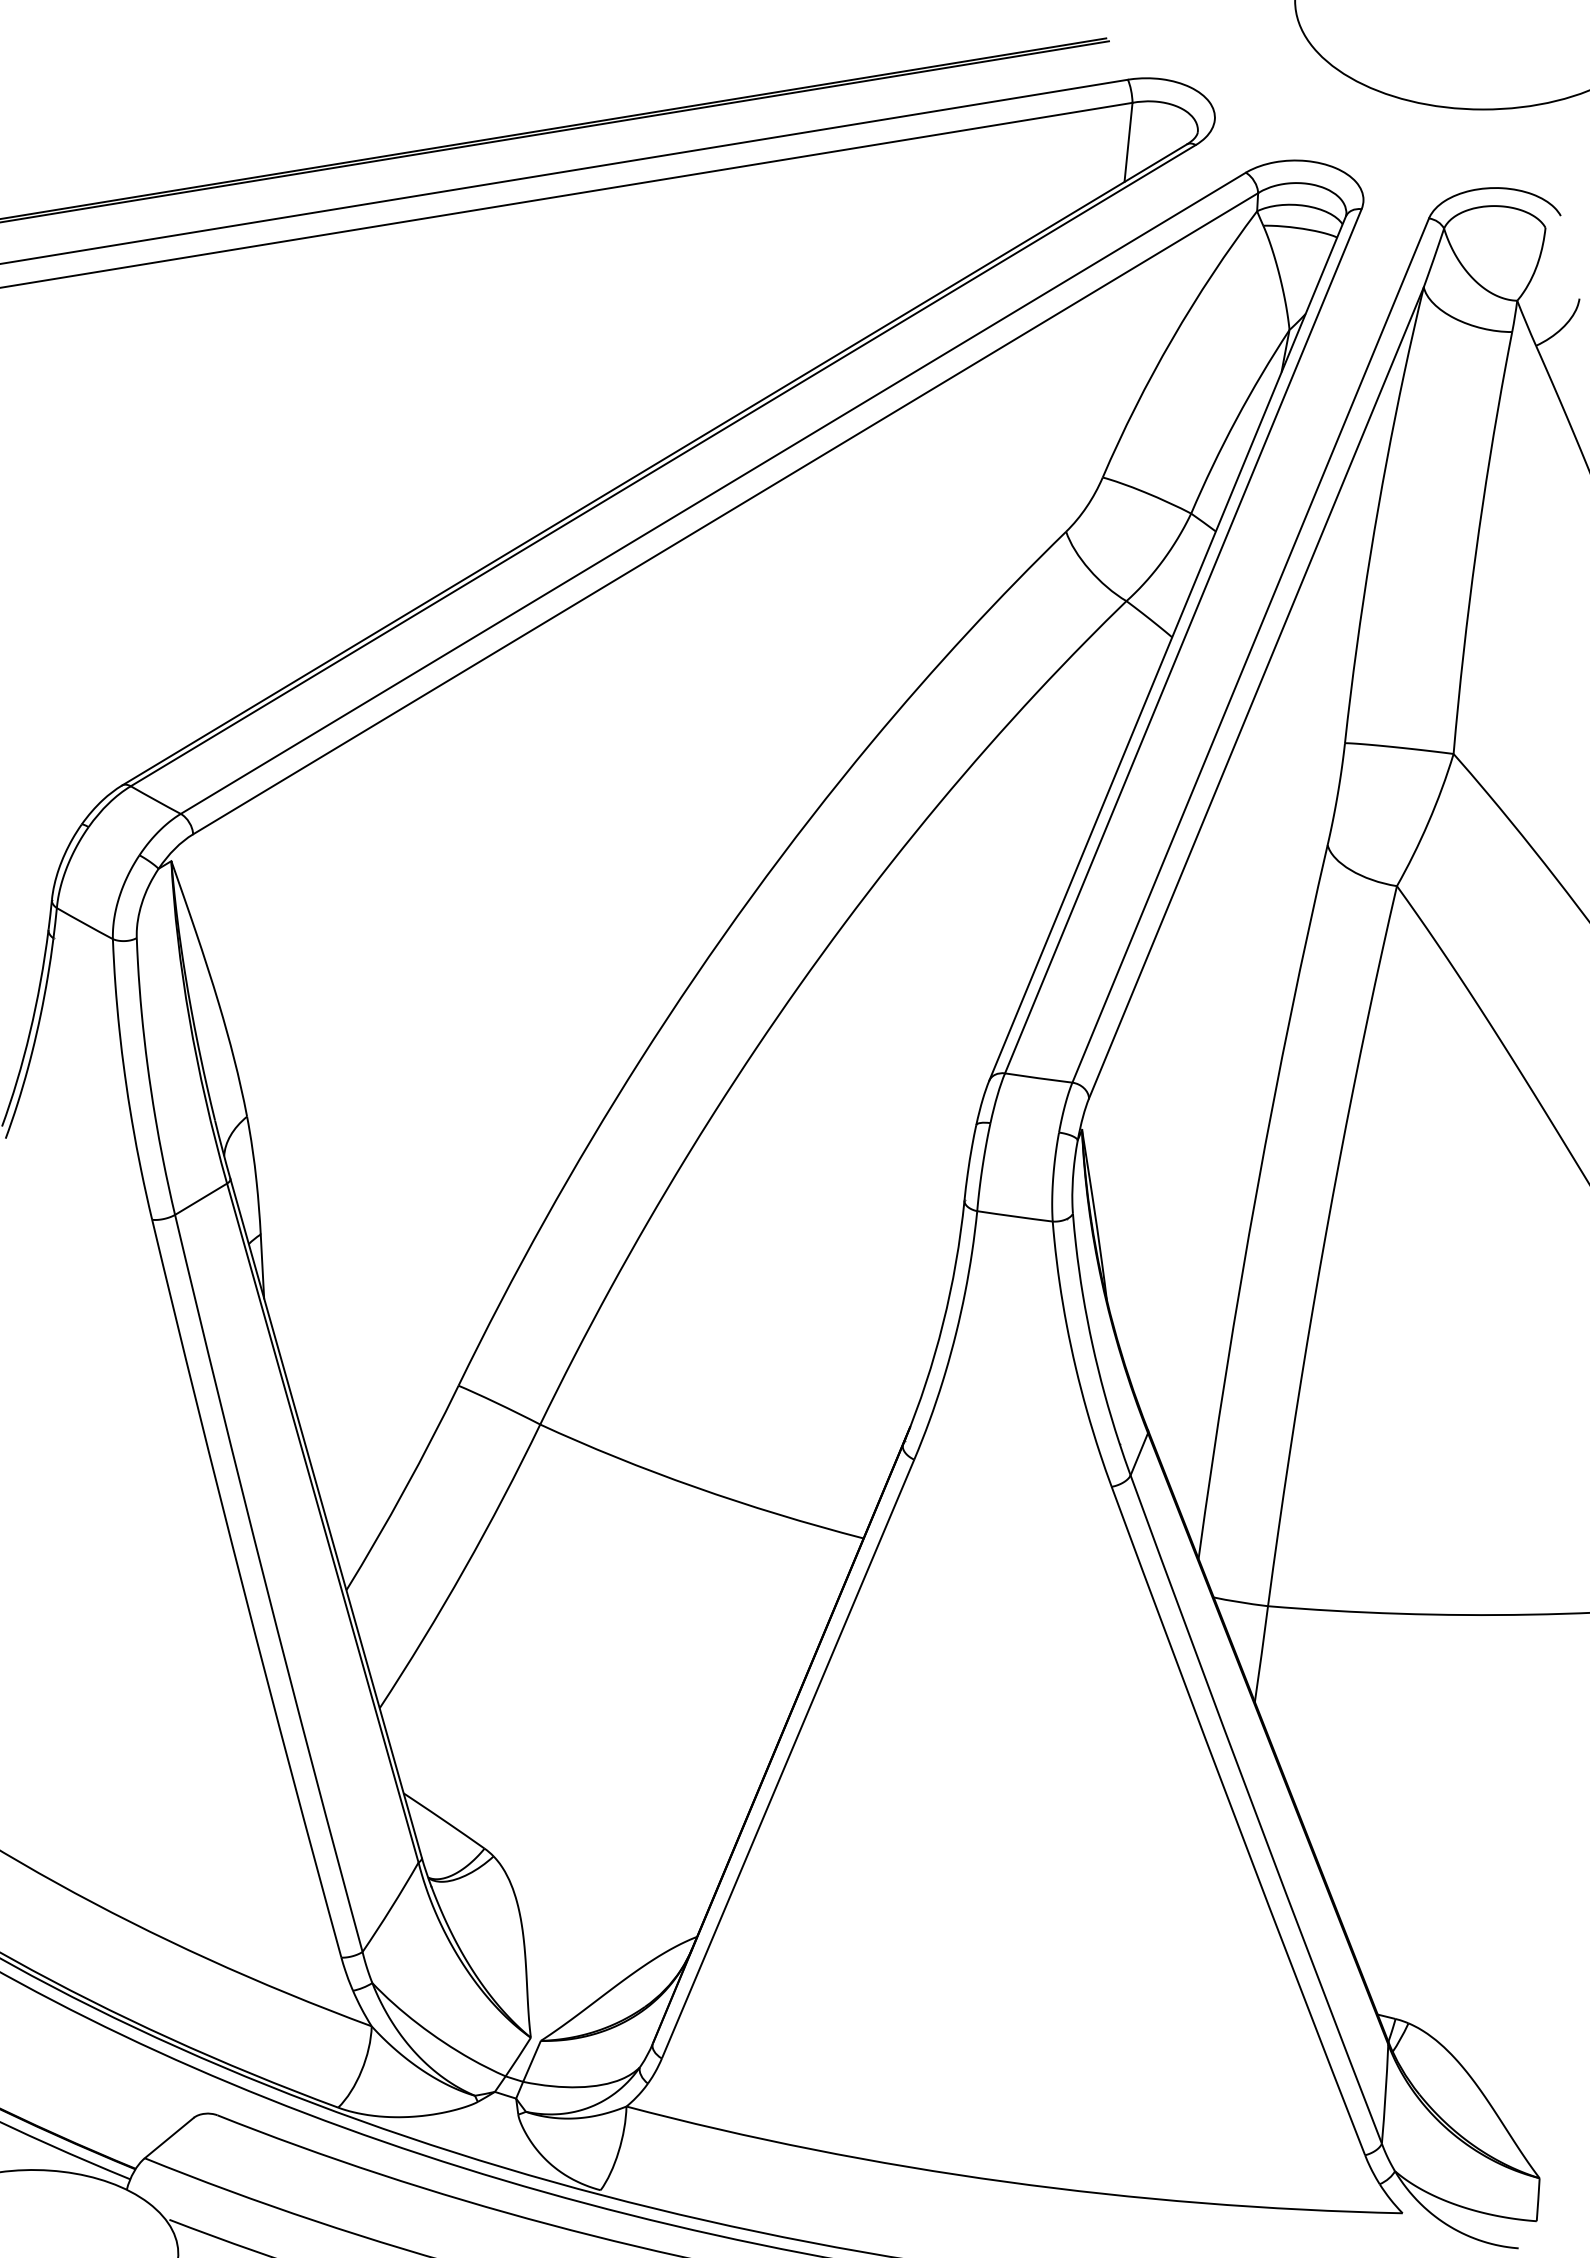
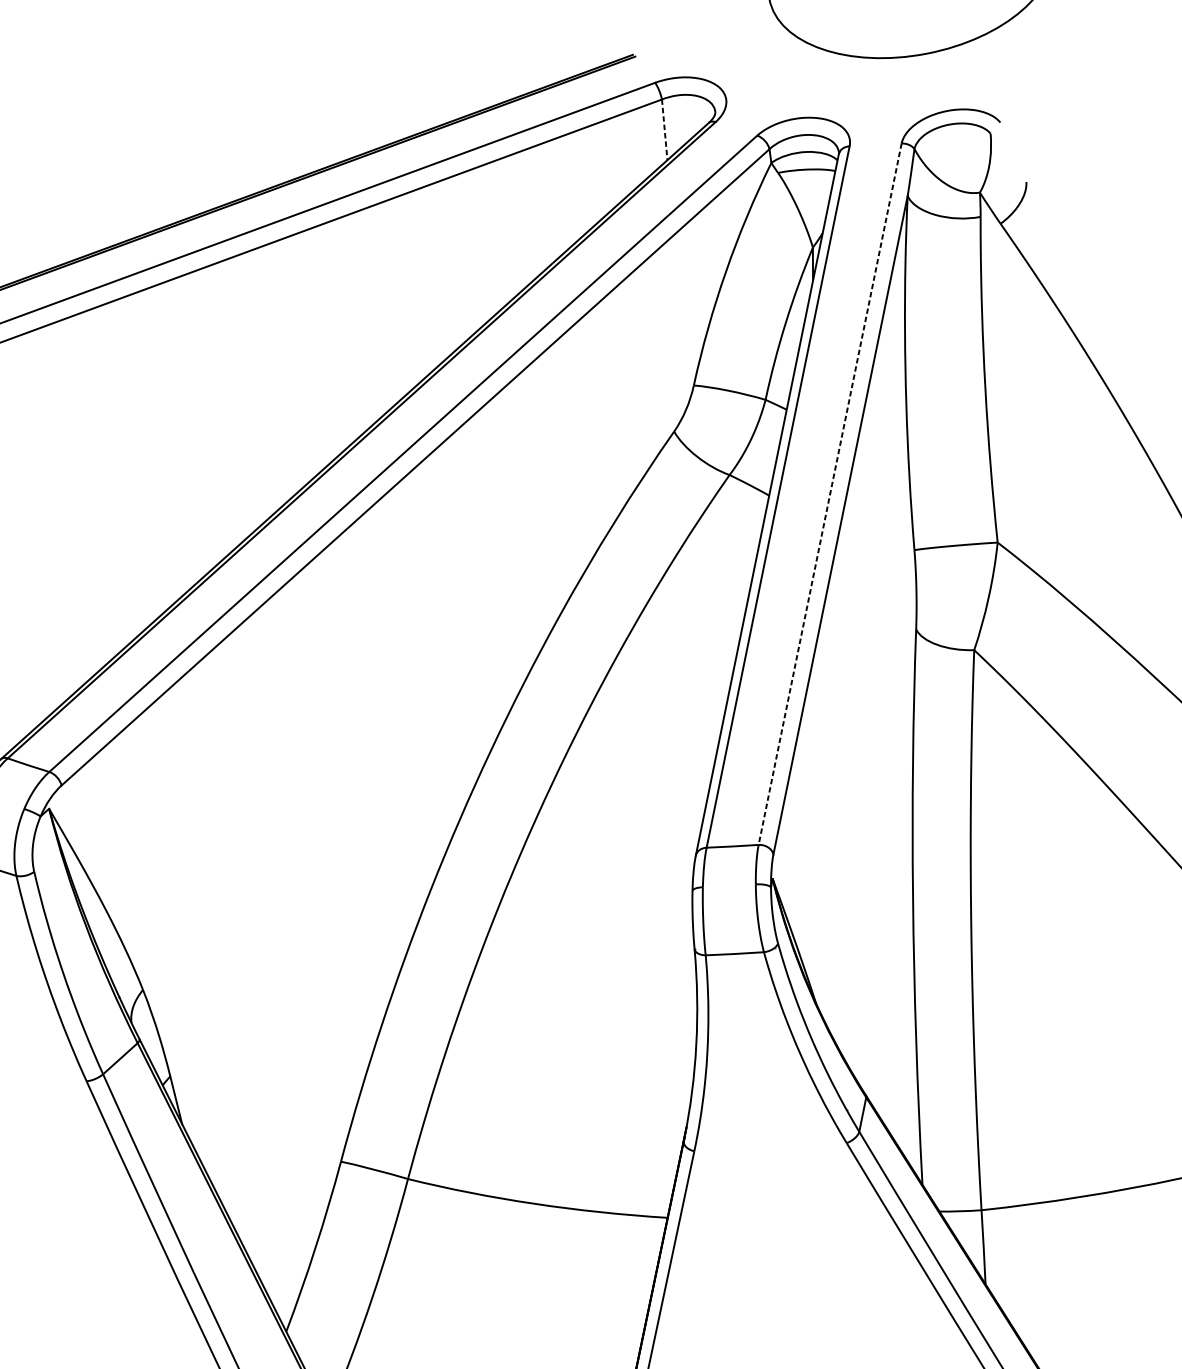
line: (1128, 142) -> (664, 129), solid -> dashed
line: (1250, 651) -> (830, 494), solid -> dashed

